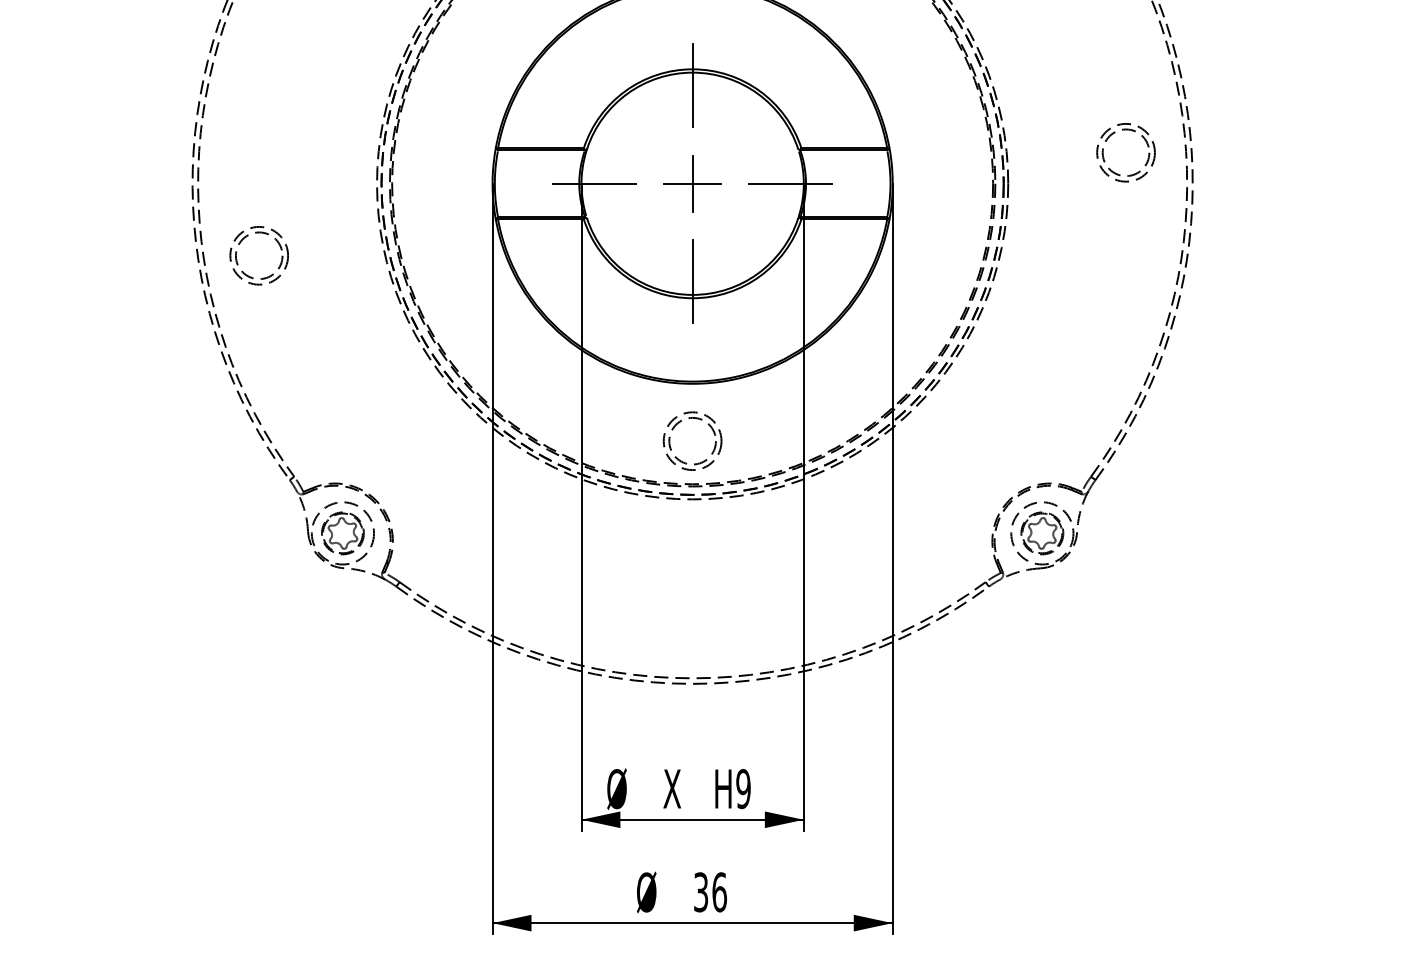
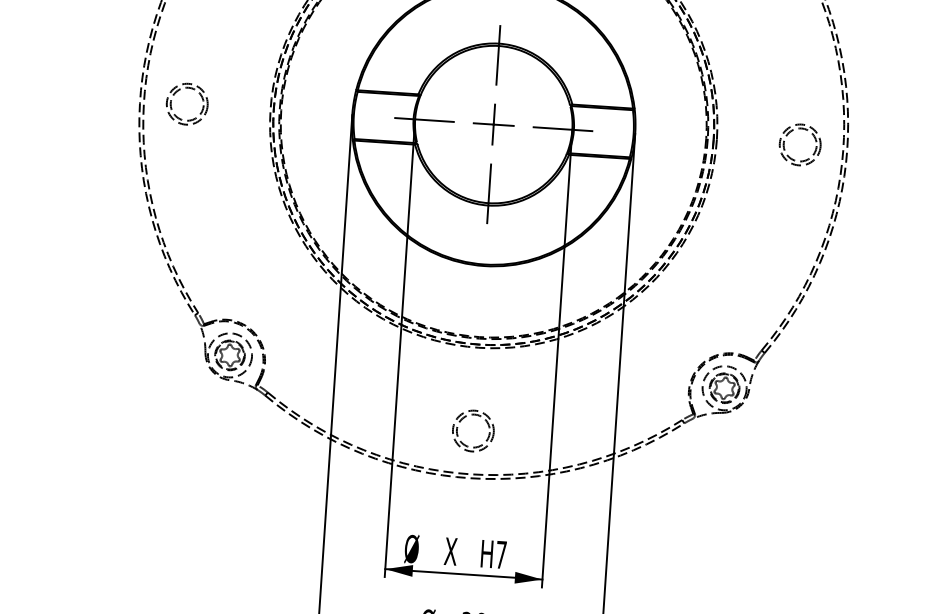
part: (1108, 139) -> (788, 134), moved
part: (237, 252) -> (172, 100), moved
part: (696, 419) -> (477, 415), moved
text: (743, 788) -> (501, 554), H9 -> H7

